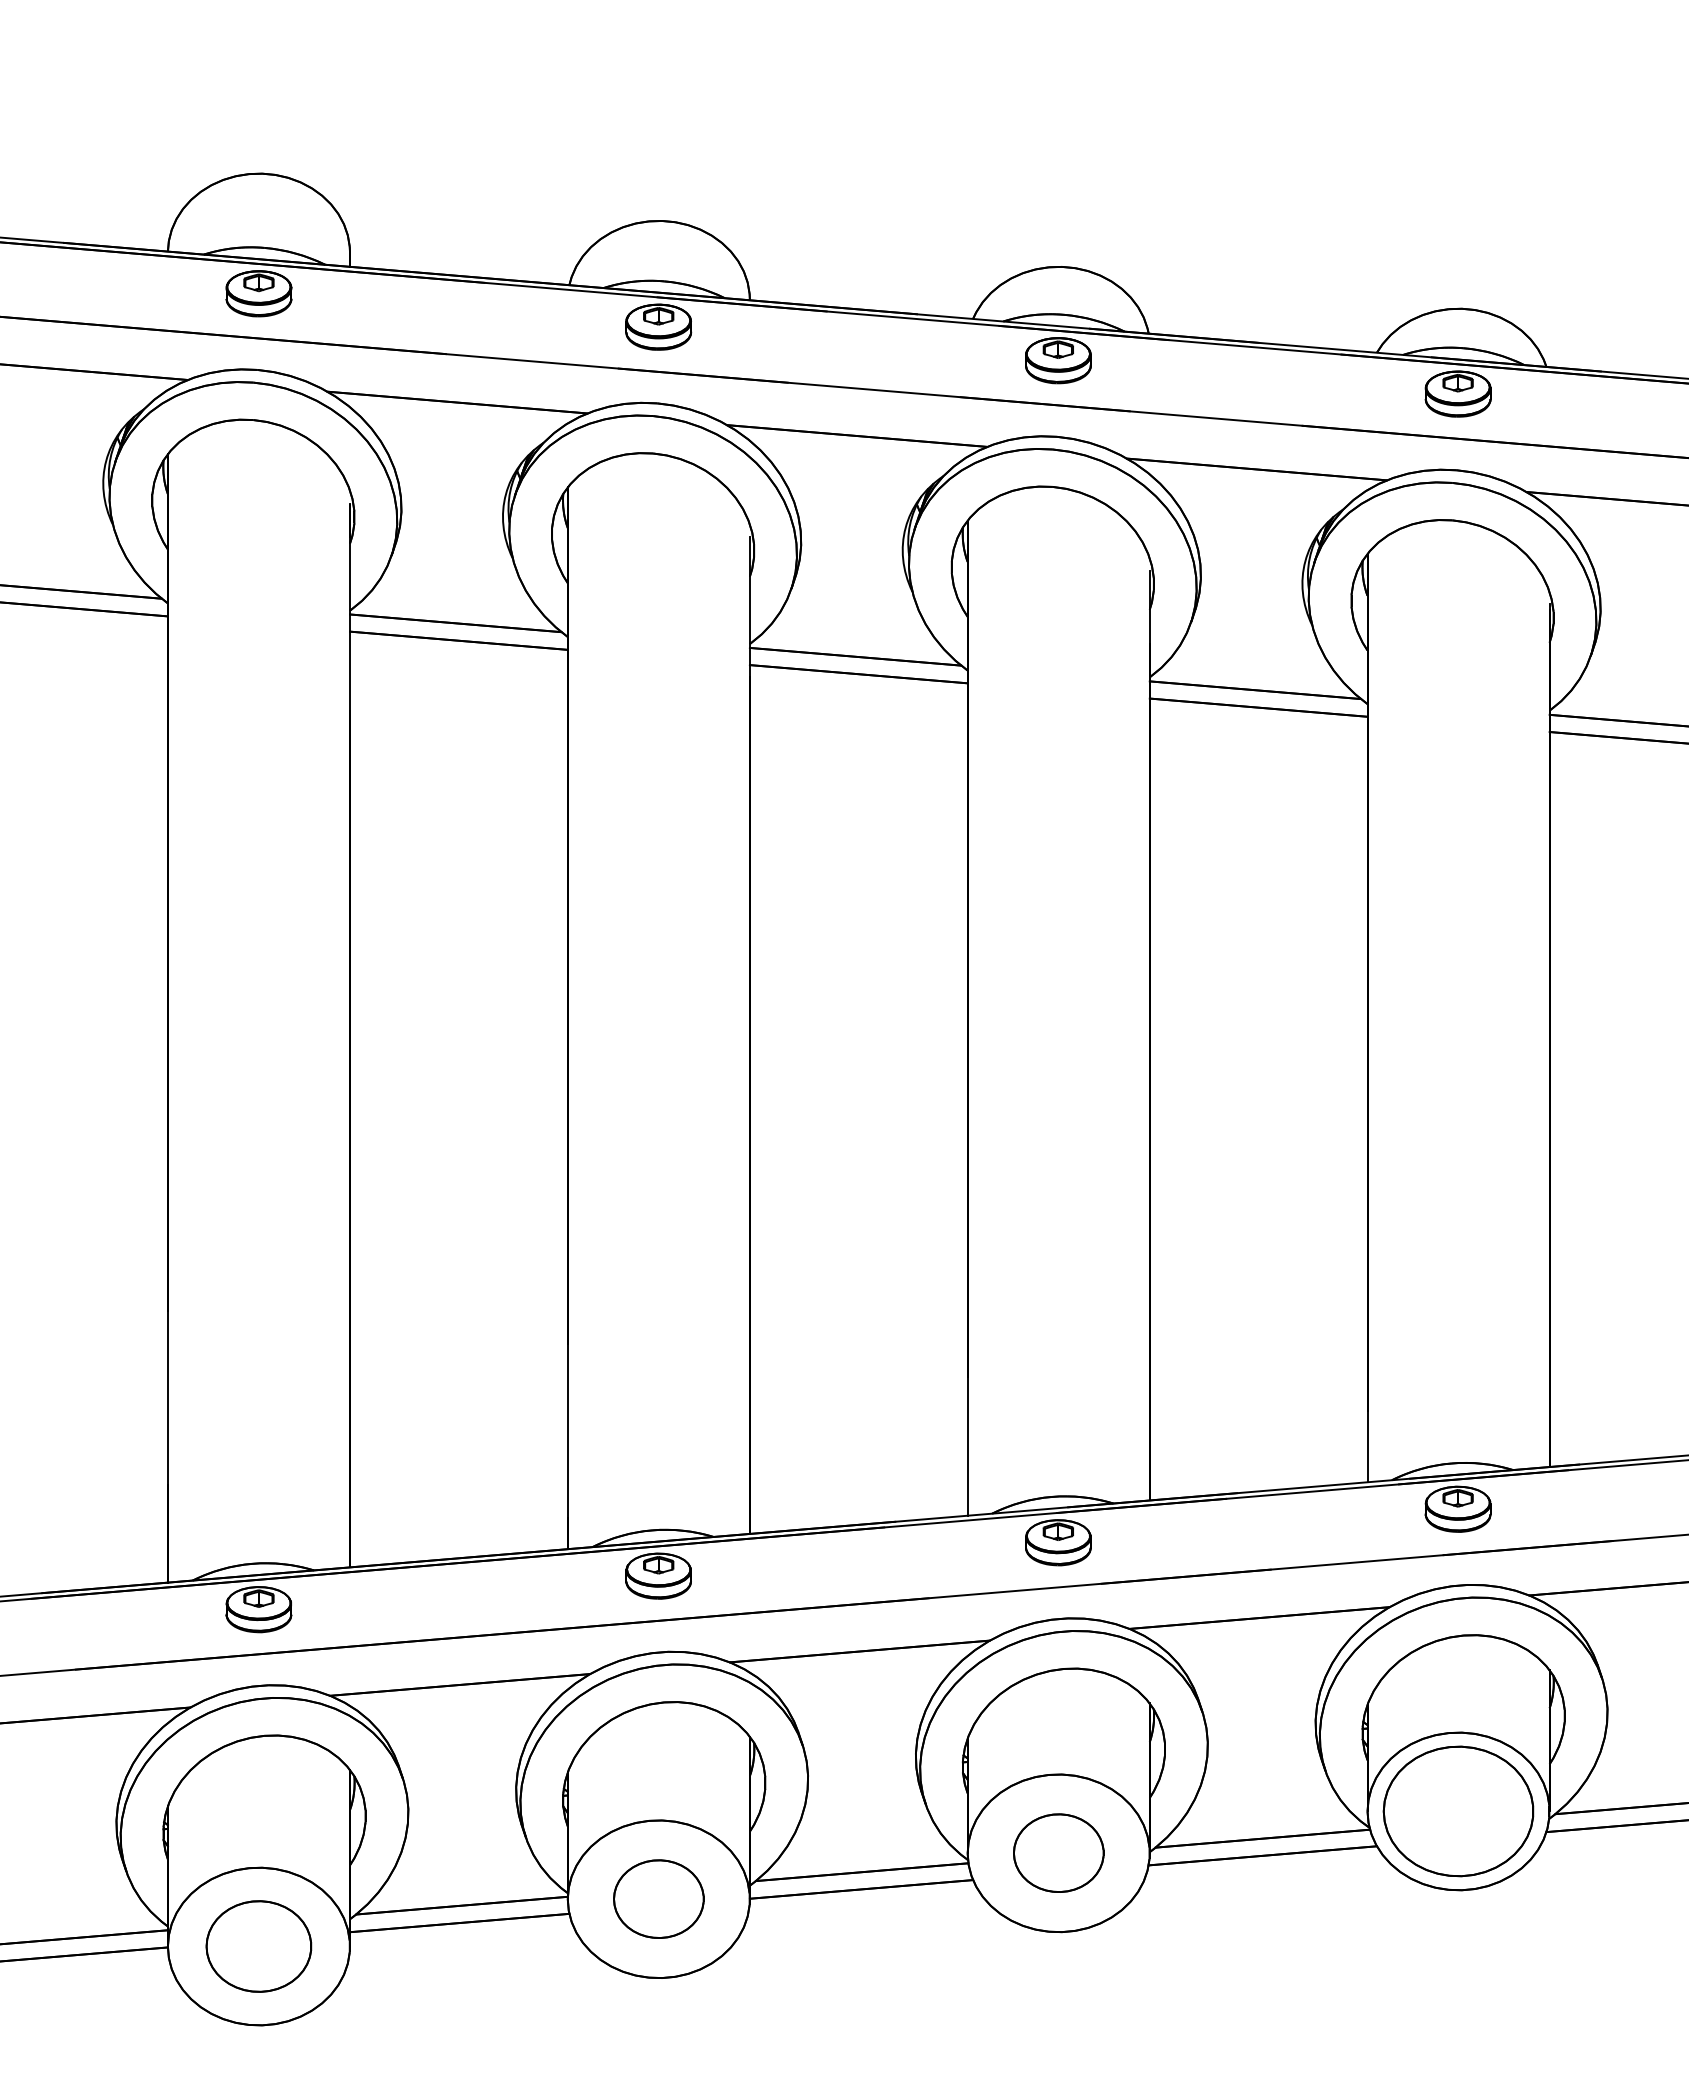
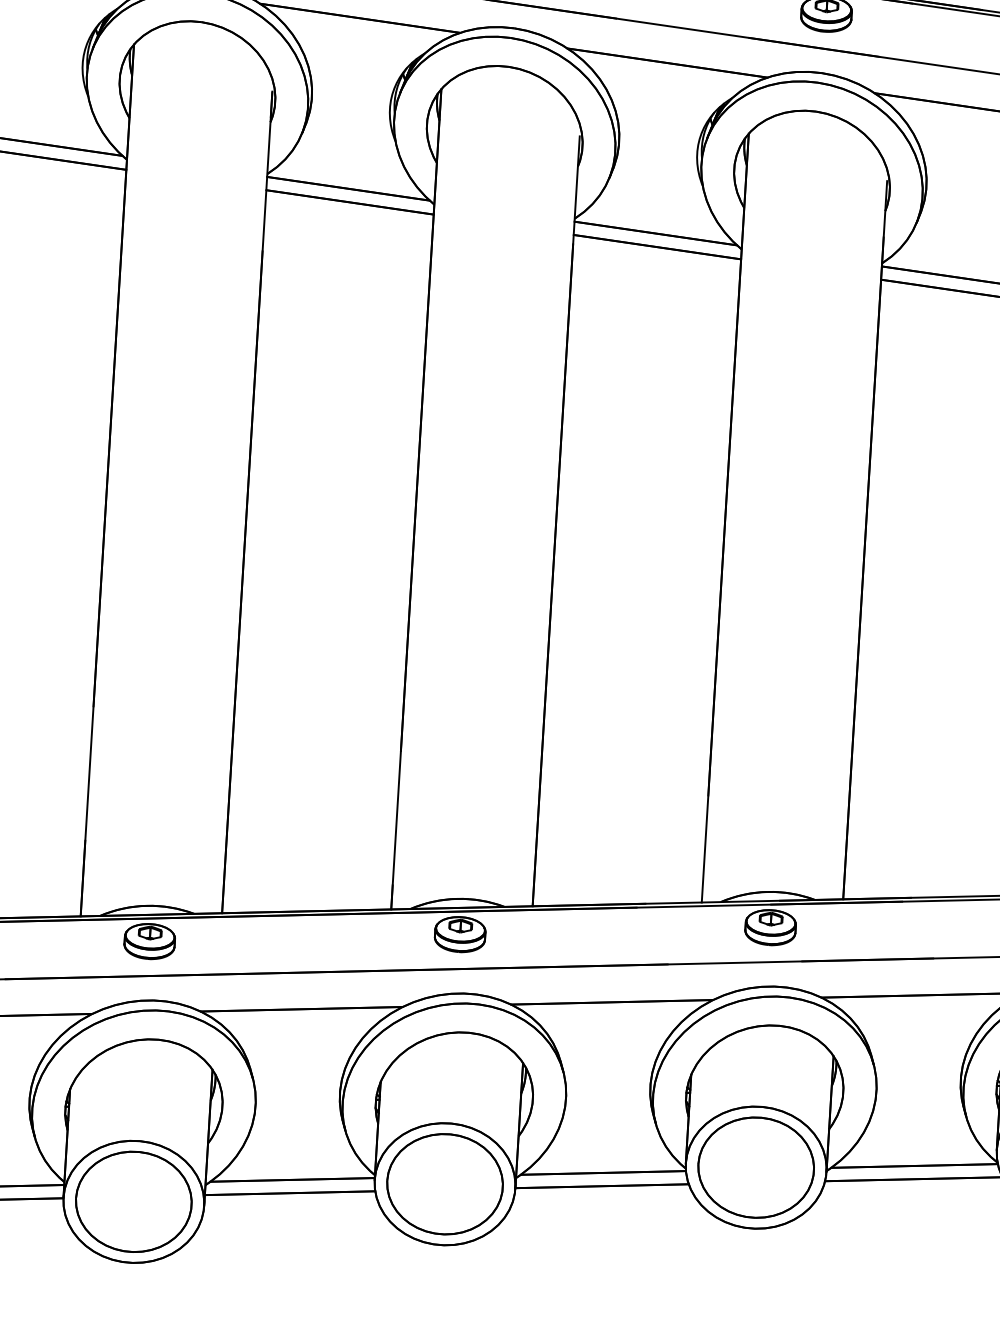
part: (1058, 1852) -> (756, 1167), size x1.67
part: (658, 1898) -> (444, 1183), size x1.67
part: (258, 1946) -> (133, 1201), size x1.43

